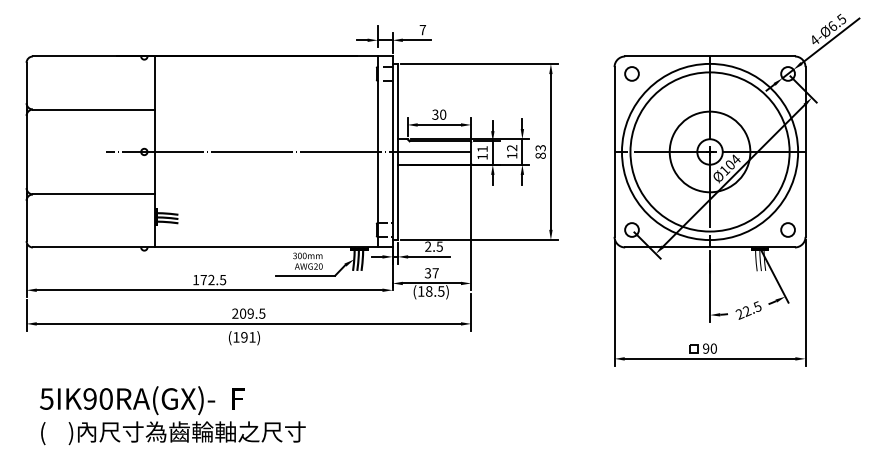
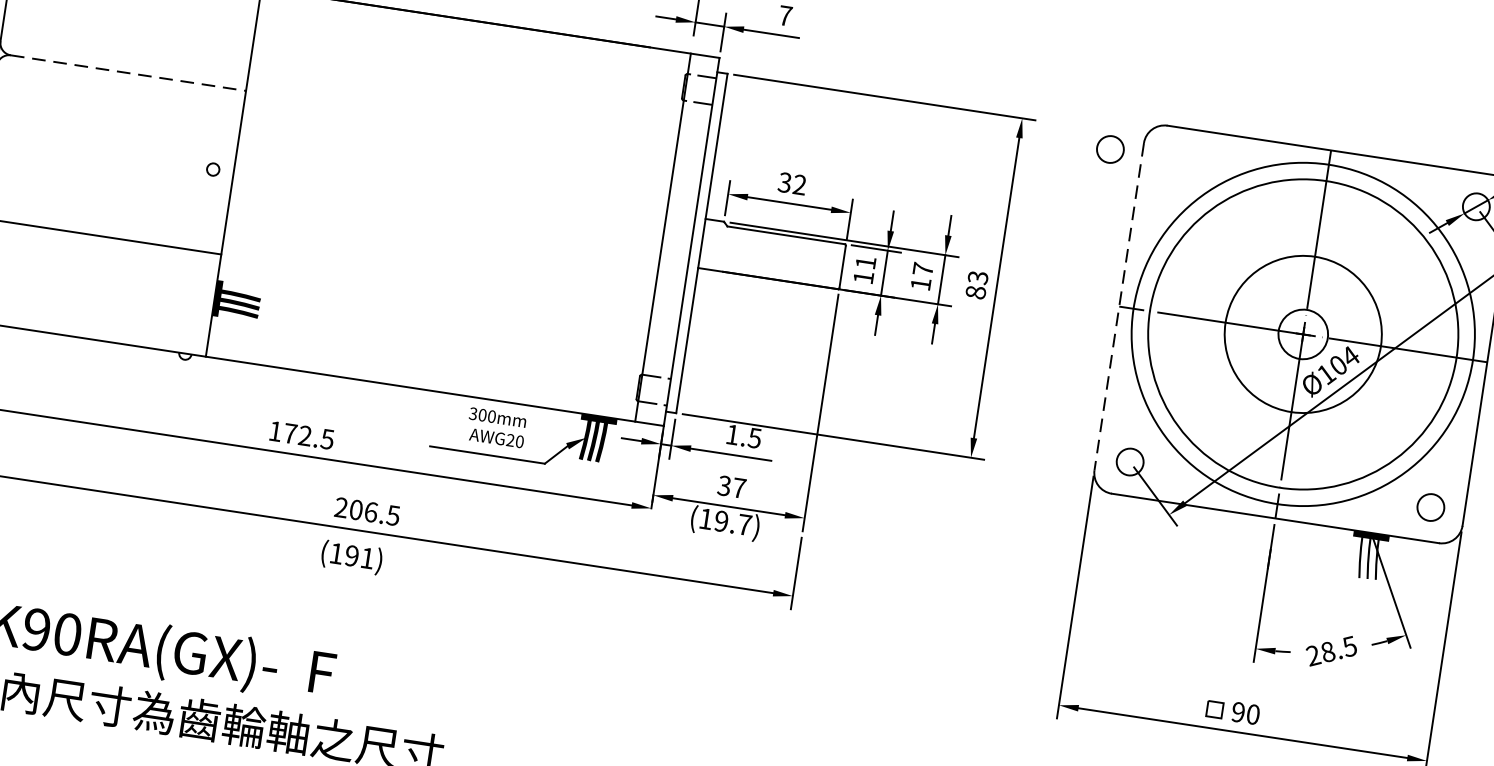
circle: (631, 73) -> (1109, 148), moved
line: (94, 109) -> (129, 73), solid -> dashed
text: (443, 114) -> (800, 184), 30 -> 32
text: (512, 148) -> (923, 270), 12 -> 17
line: (288, 151) -> (491, 210), removed
line: (614, 151) -> (1119, 305), solid -> dashed
text: (428, 246) -> (733, 434), 2.5 -> 1.5
text: (435, 291) -> (733, 523), (18.5) -> (19.7)
text: (746, 311) -> (1327, 652), 22.5 -> 28.5
text: (250, 313) -> (370, 511), 209.5 -> 206.5

